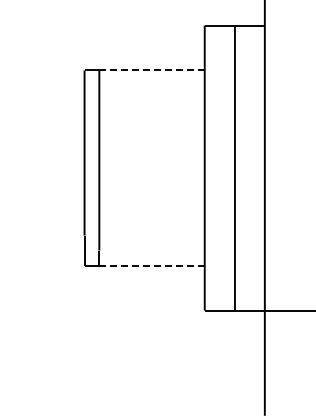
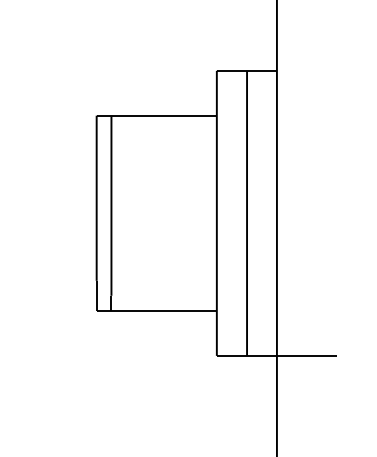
line: (152, 70) -> (164, 115), dashed -> solid
line: (152, 265) -> (164, 310), dashed -> solid

